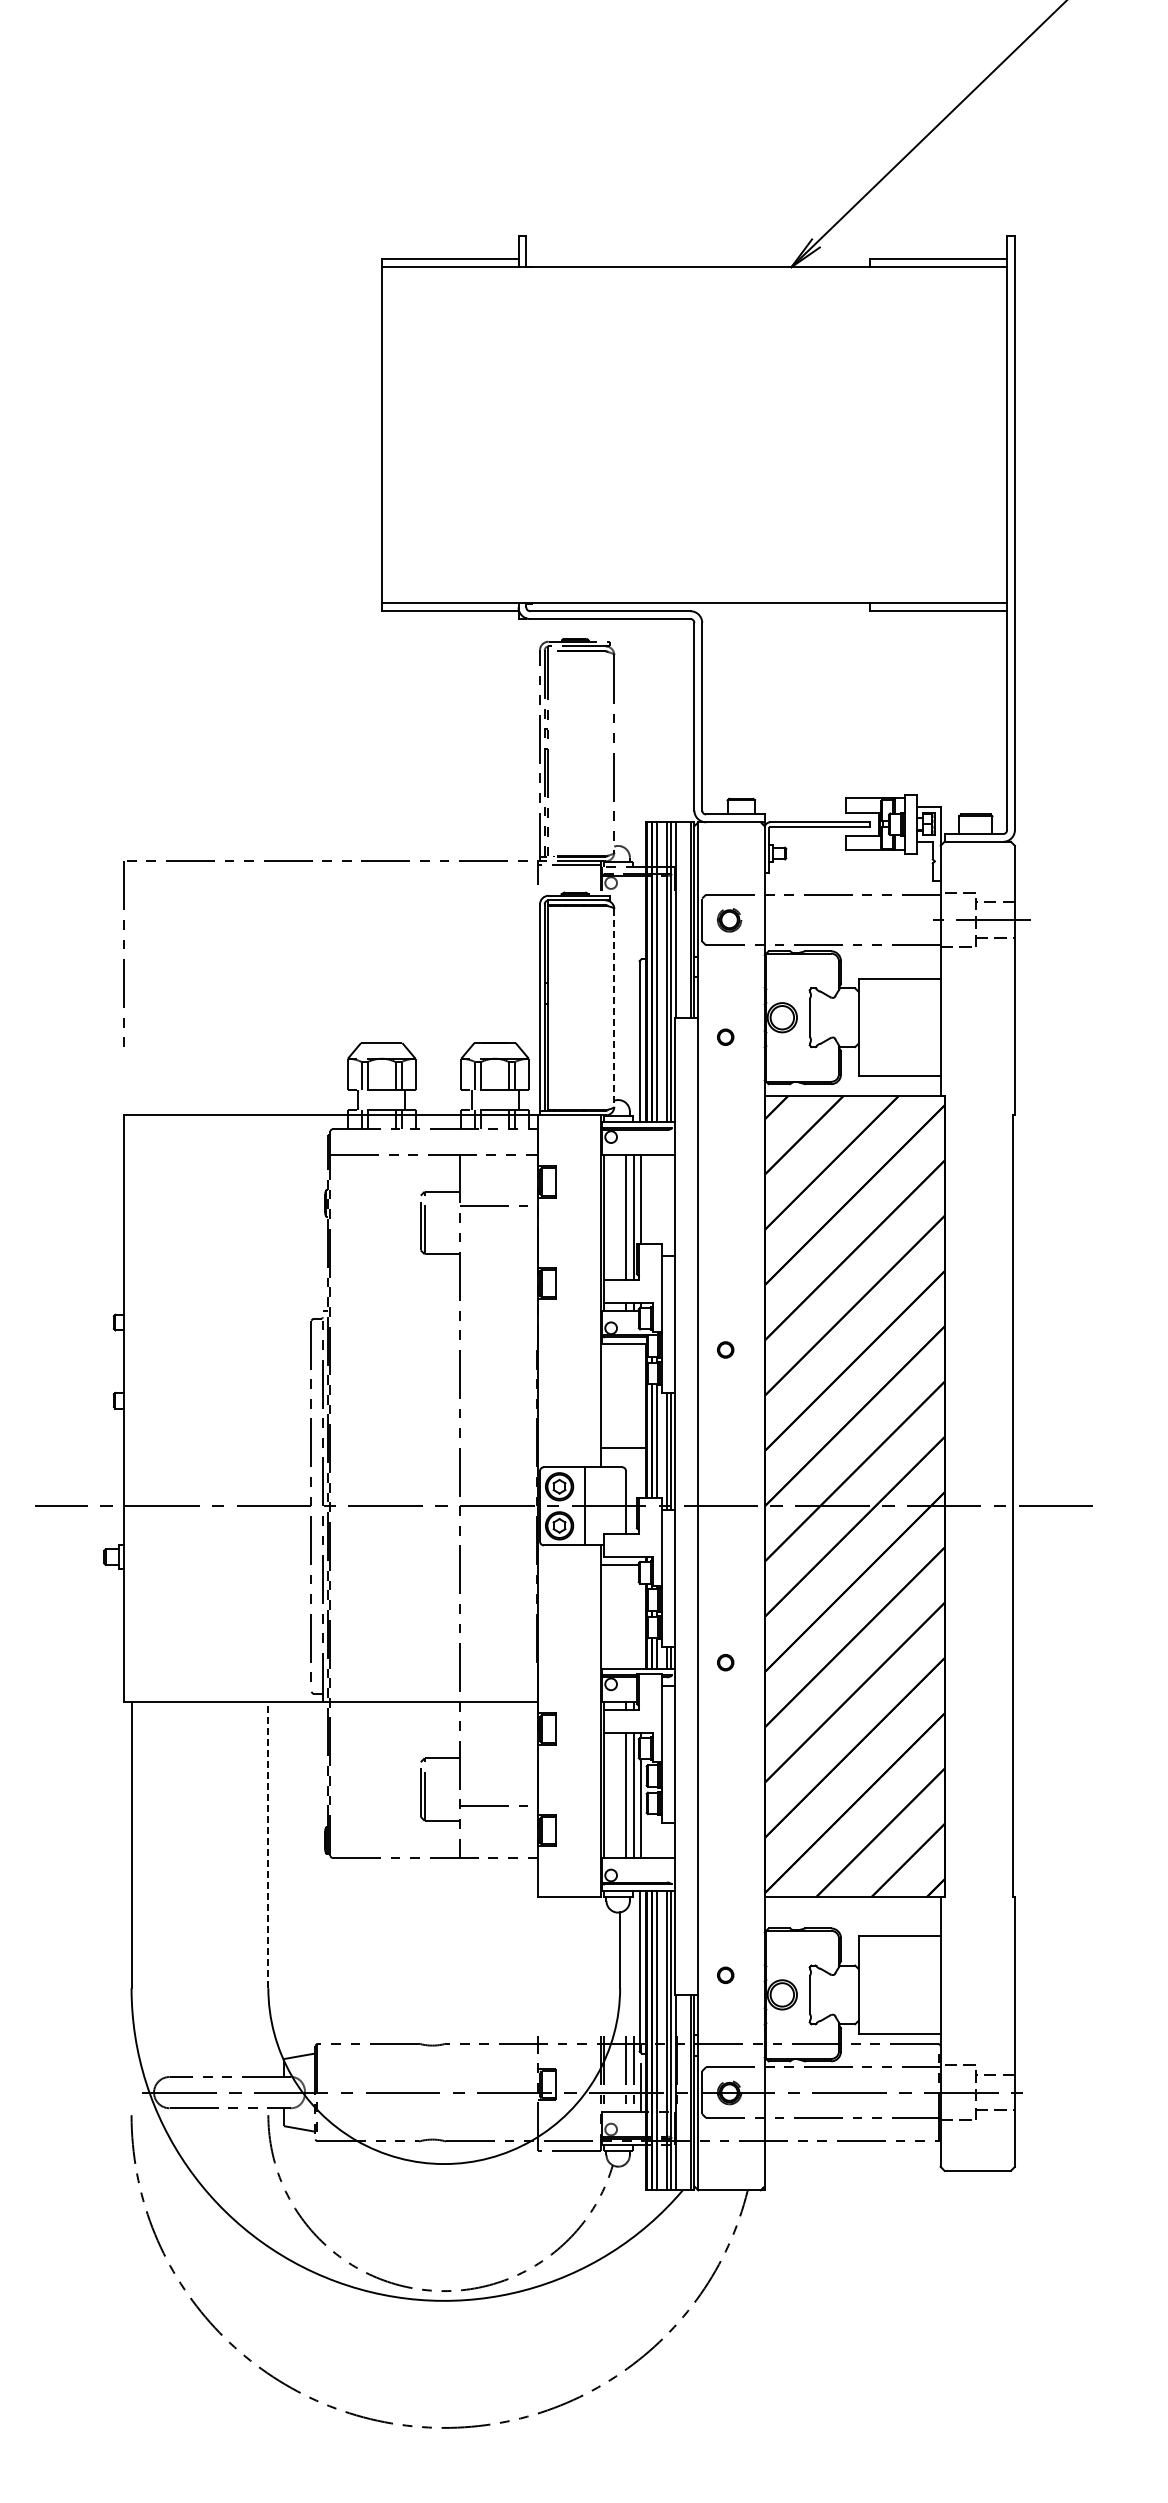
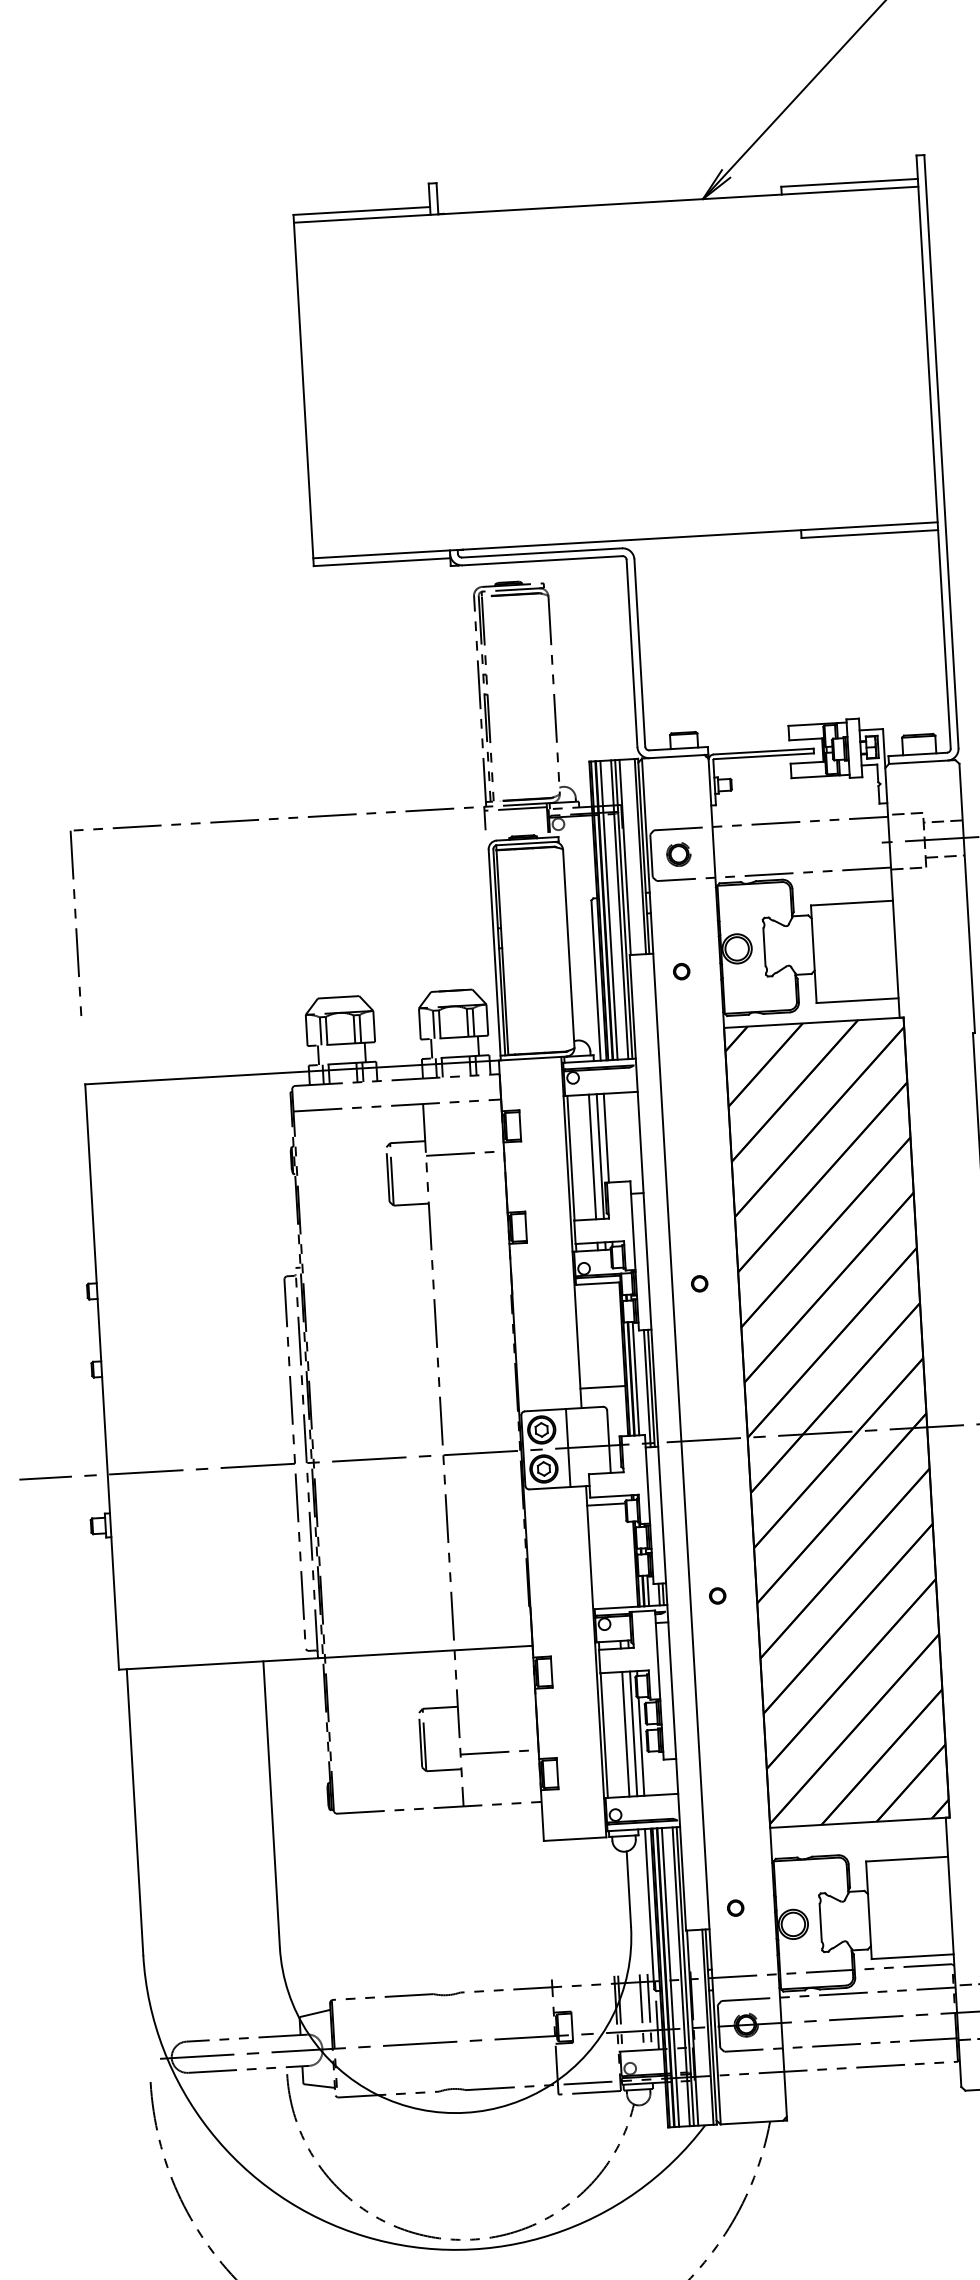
line: (614, 1007) -> (568, 948), dashed -> solid
line: (268, 1844) -> (271, 1803), dashed -> solid

